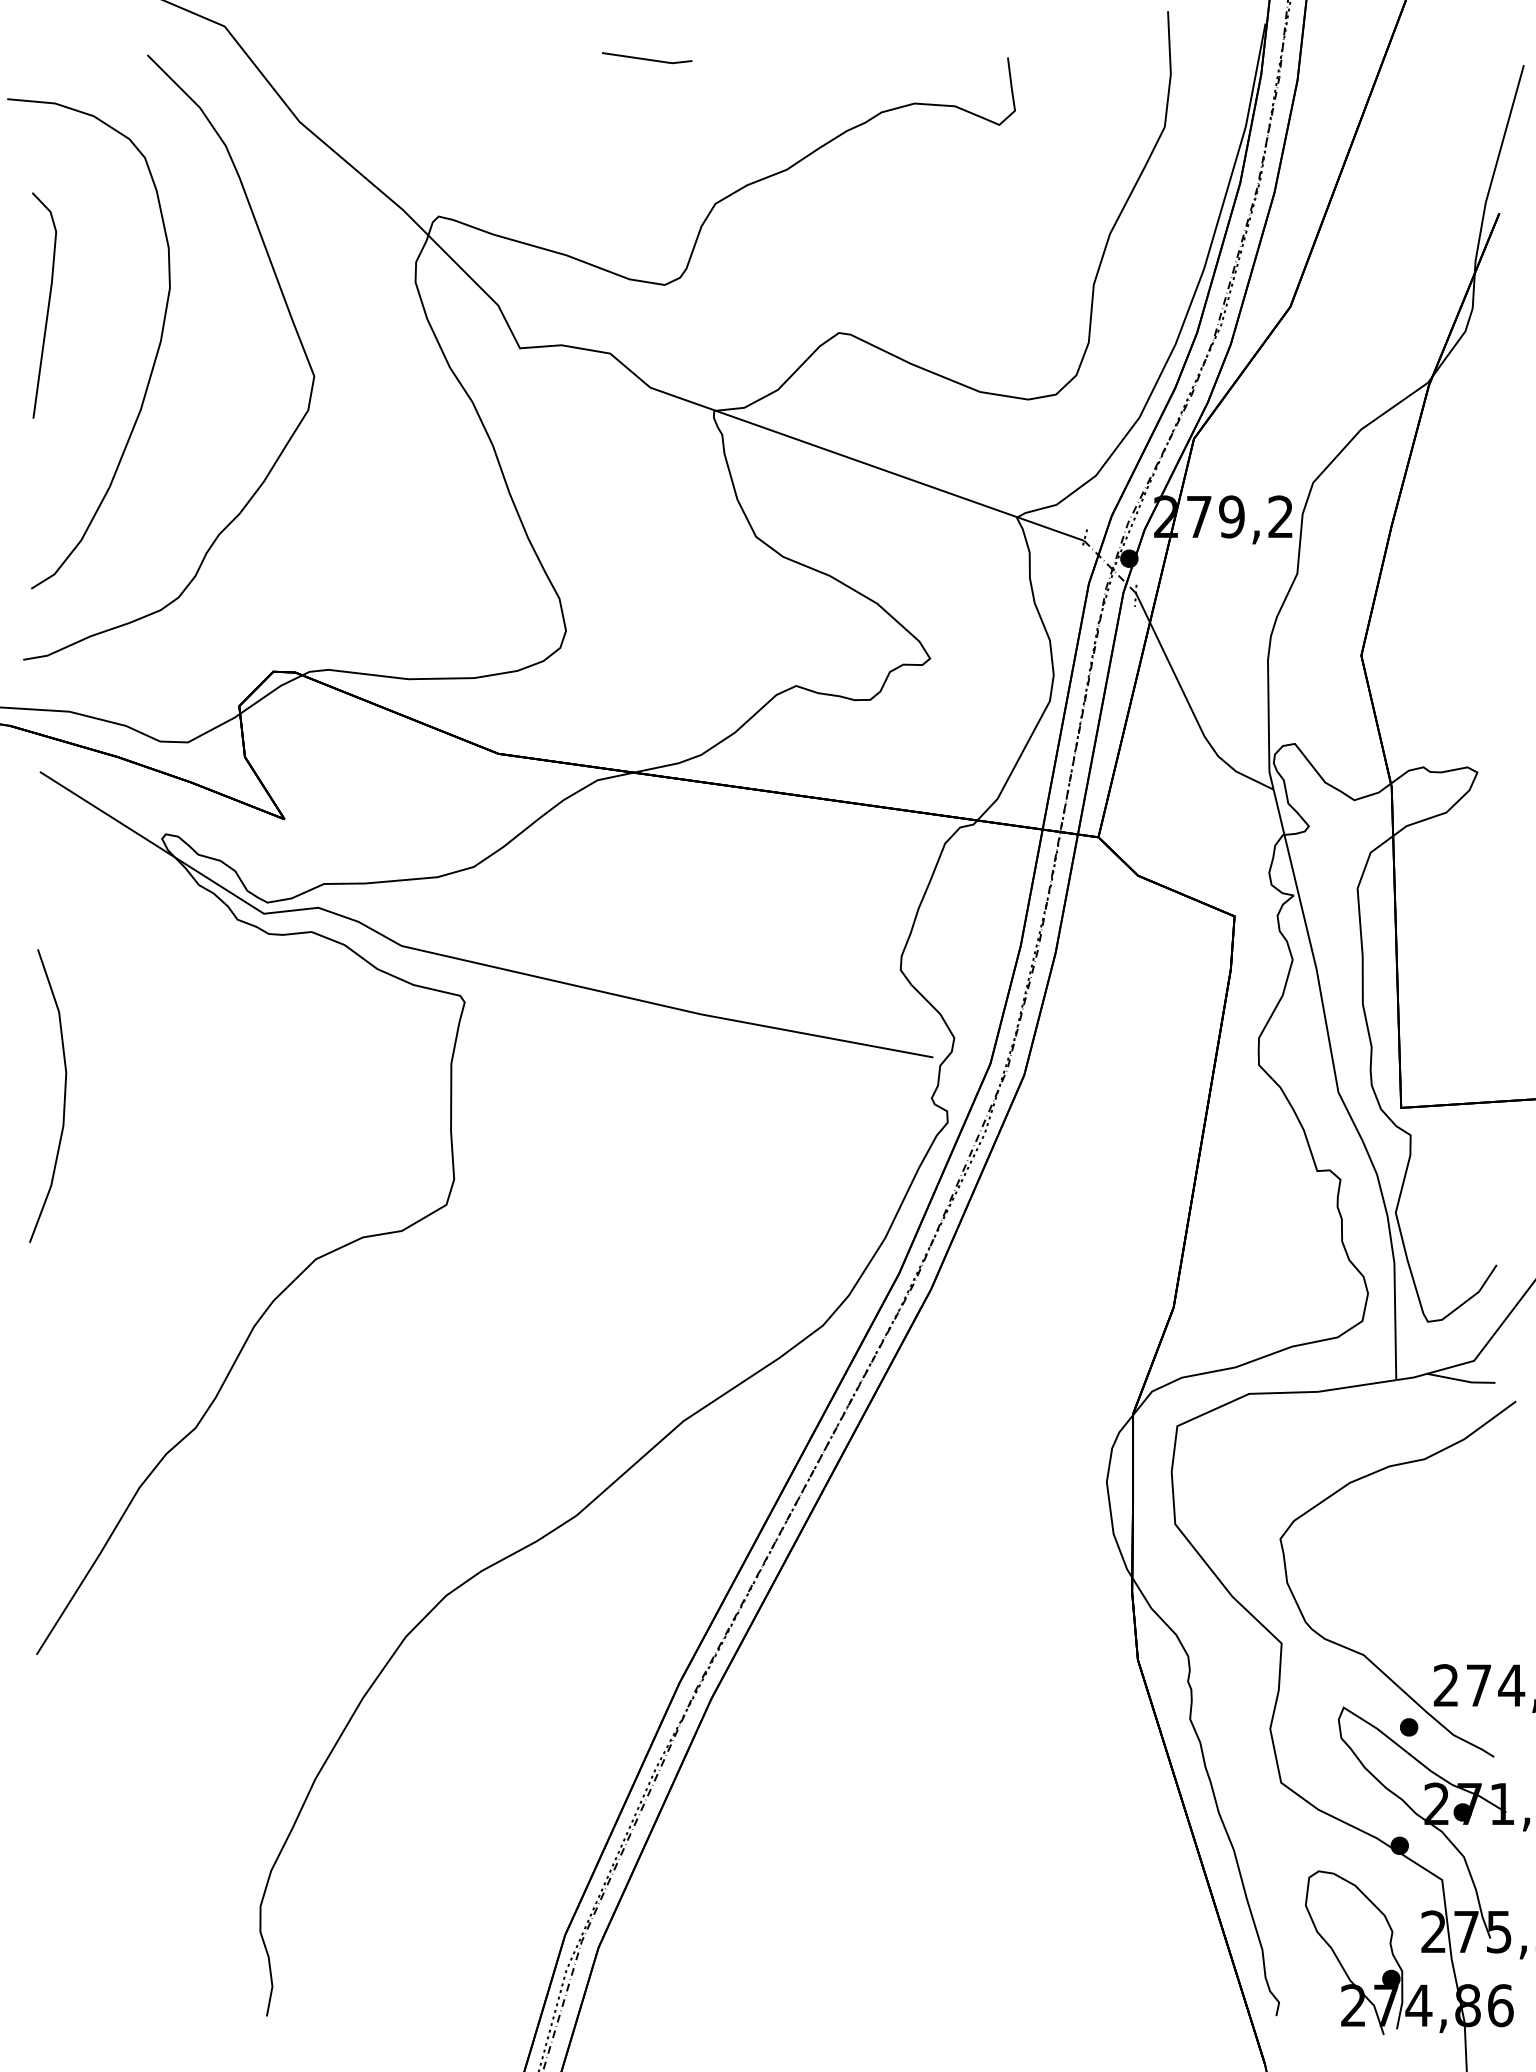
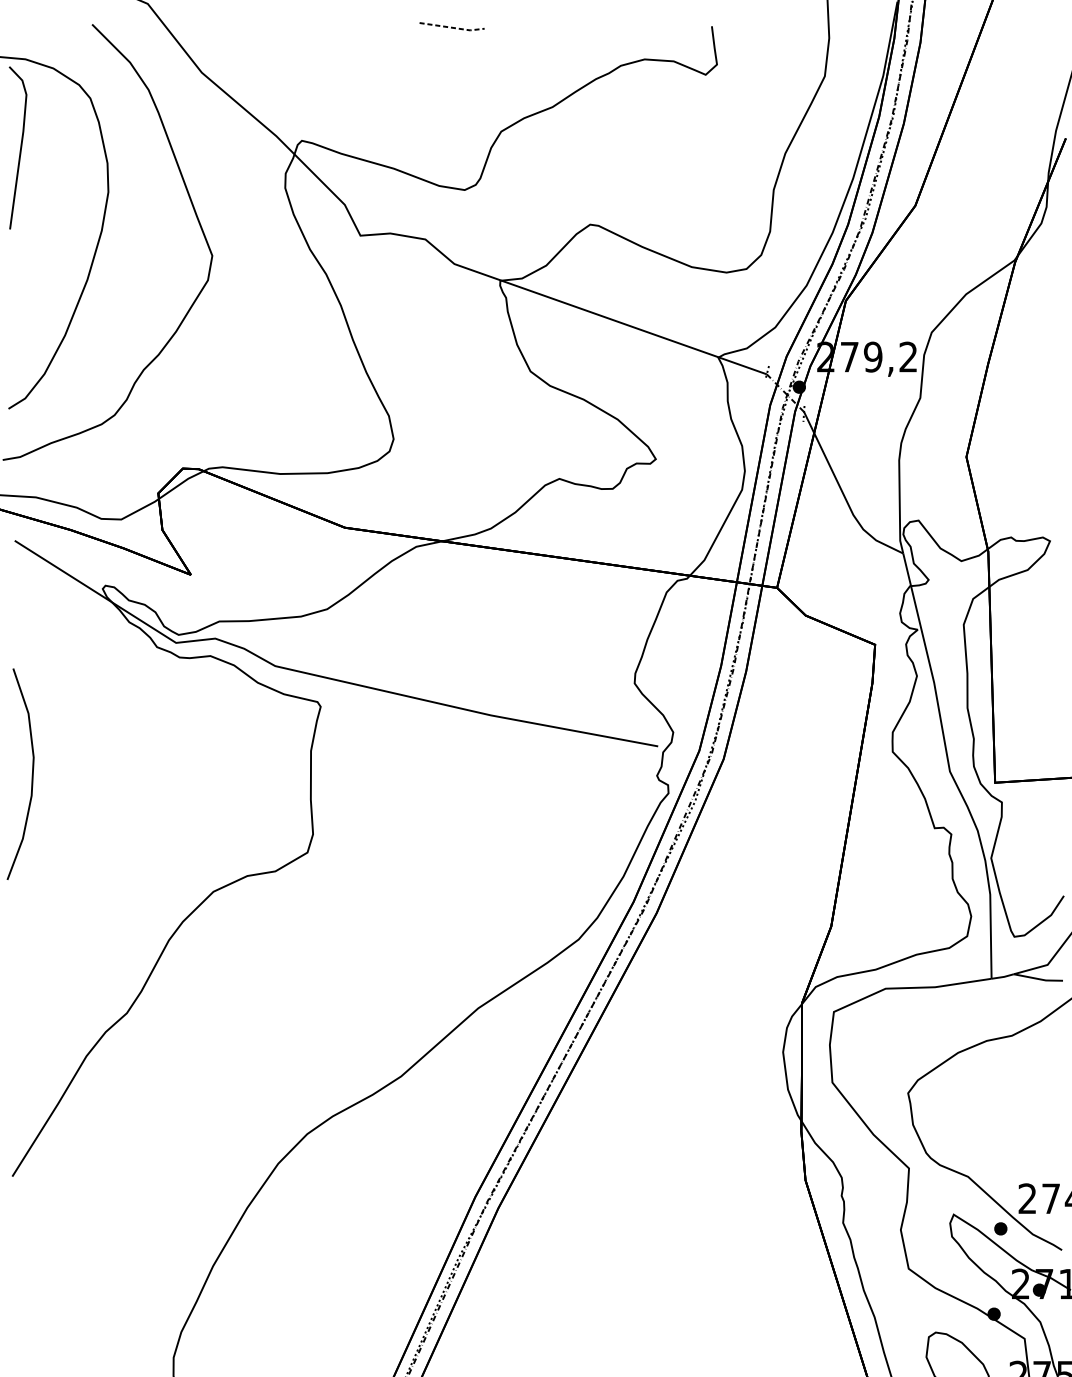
line: (648, 59) -> (453, 27), solid -> dashed
line: (47, 305) -> (20, 147), moved

